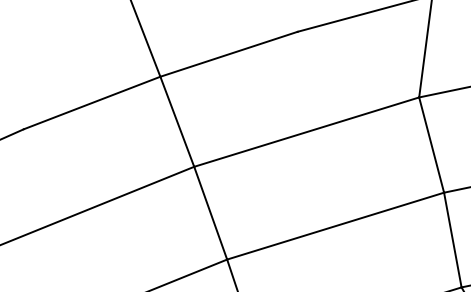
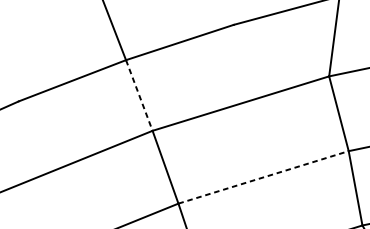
line: (177, 122) -> (139, 96), solid -> dashed
line: (336, 225) -> (264, 176), solid -> dashed

